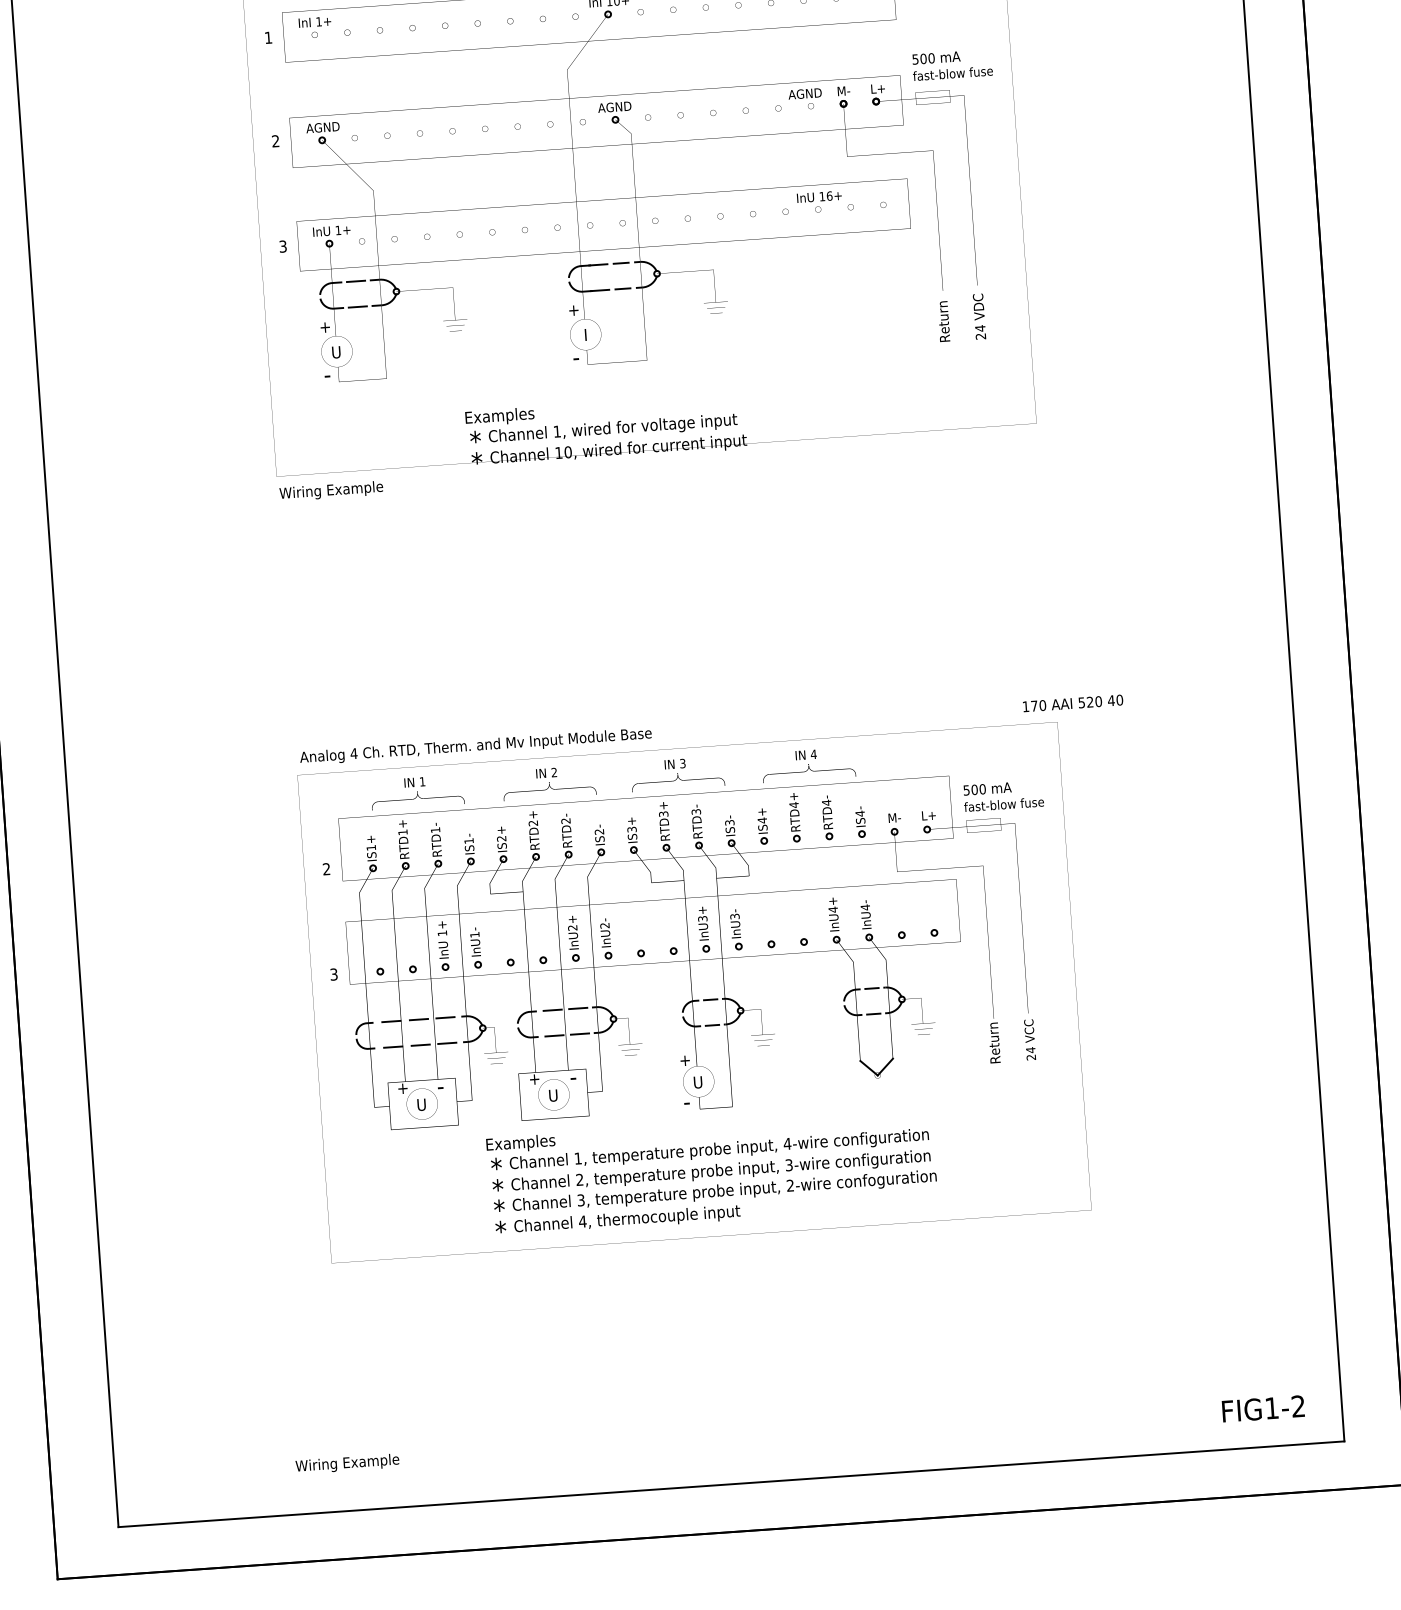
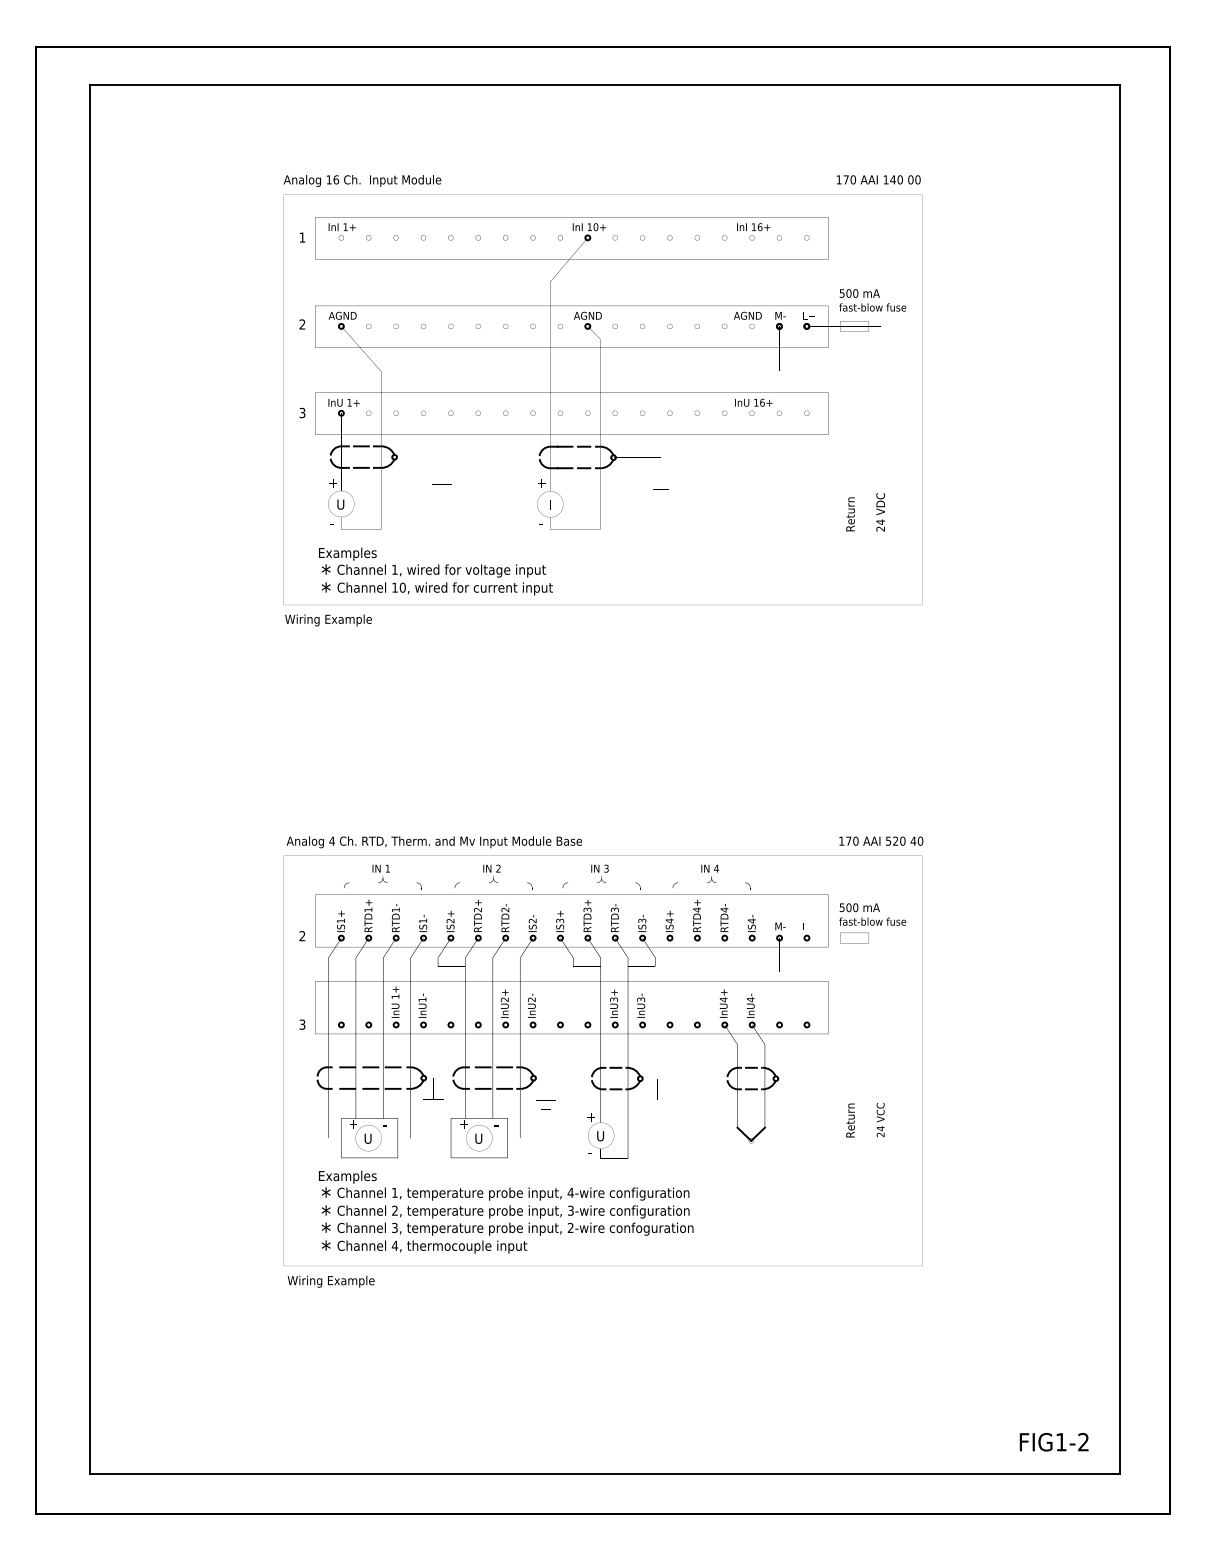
text: (605, 430) -> (435, 571), moved
text: (1073, 702) -> (881, 840), moved
text: (712, 1171) -> (506, 1211), moved
text: (346, 1463) -> (330, 1281), moved

